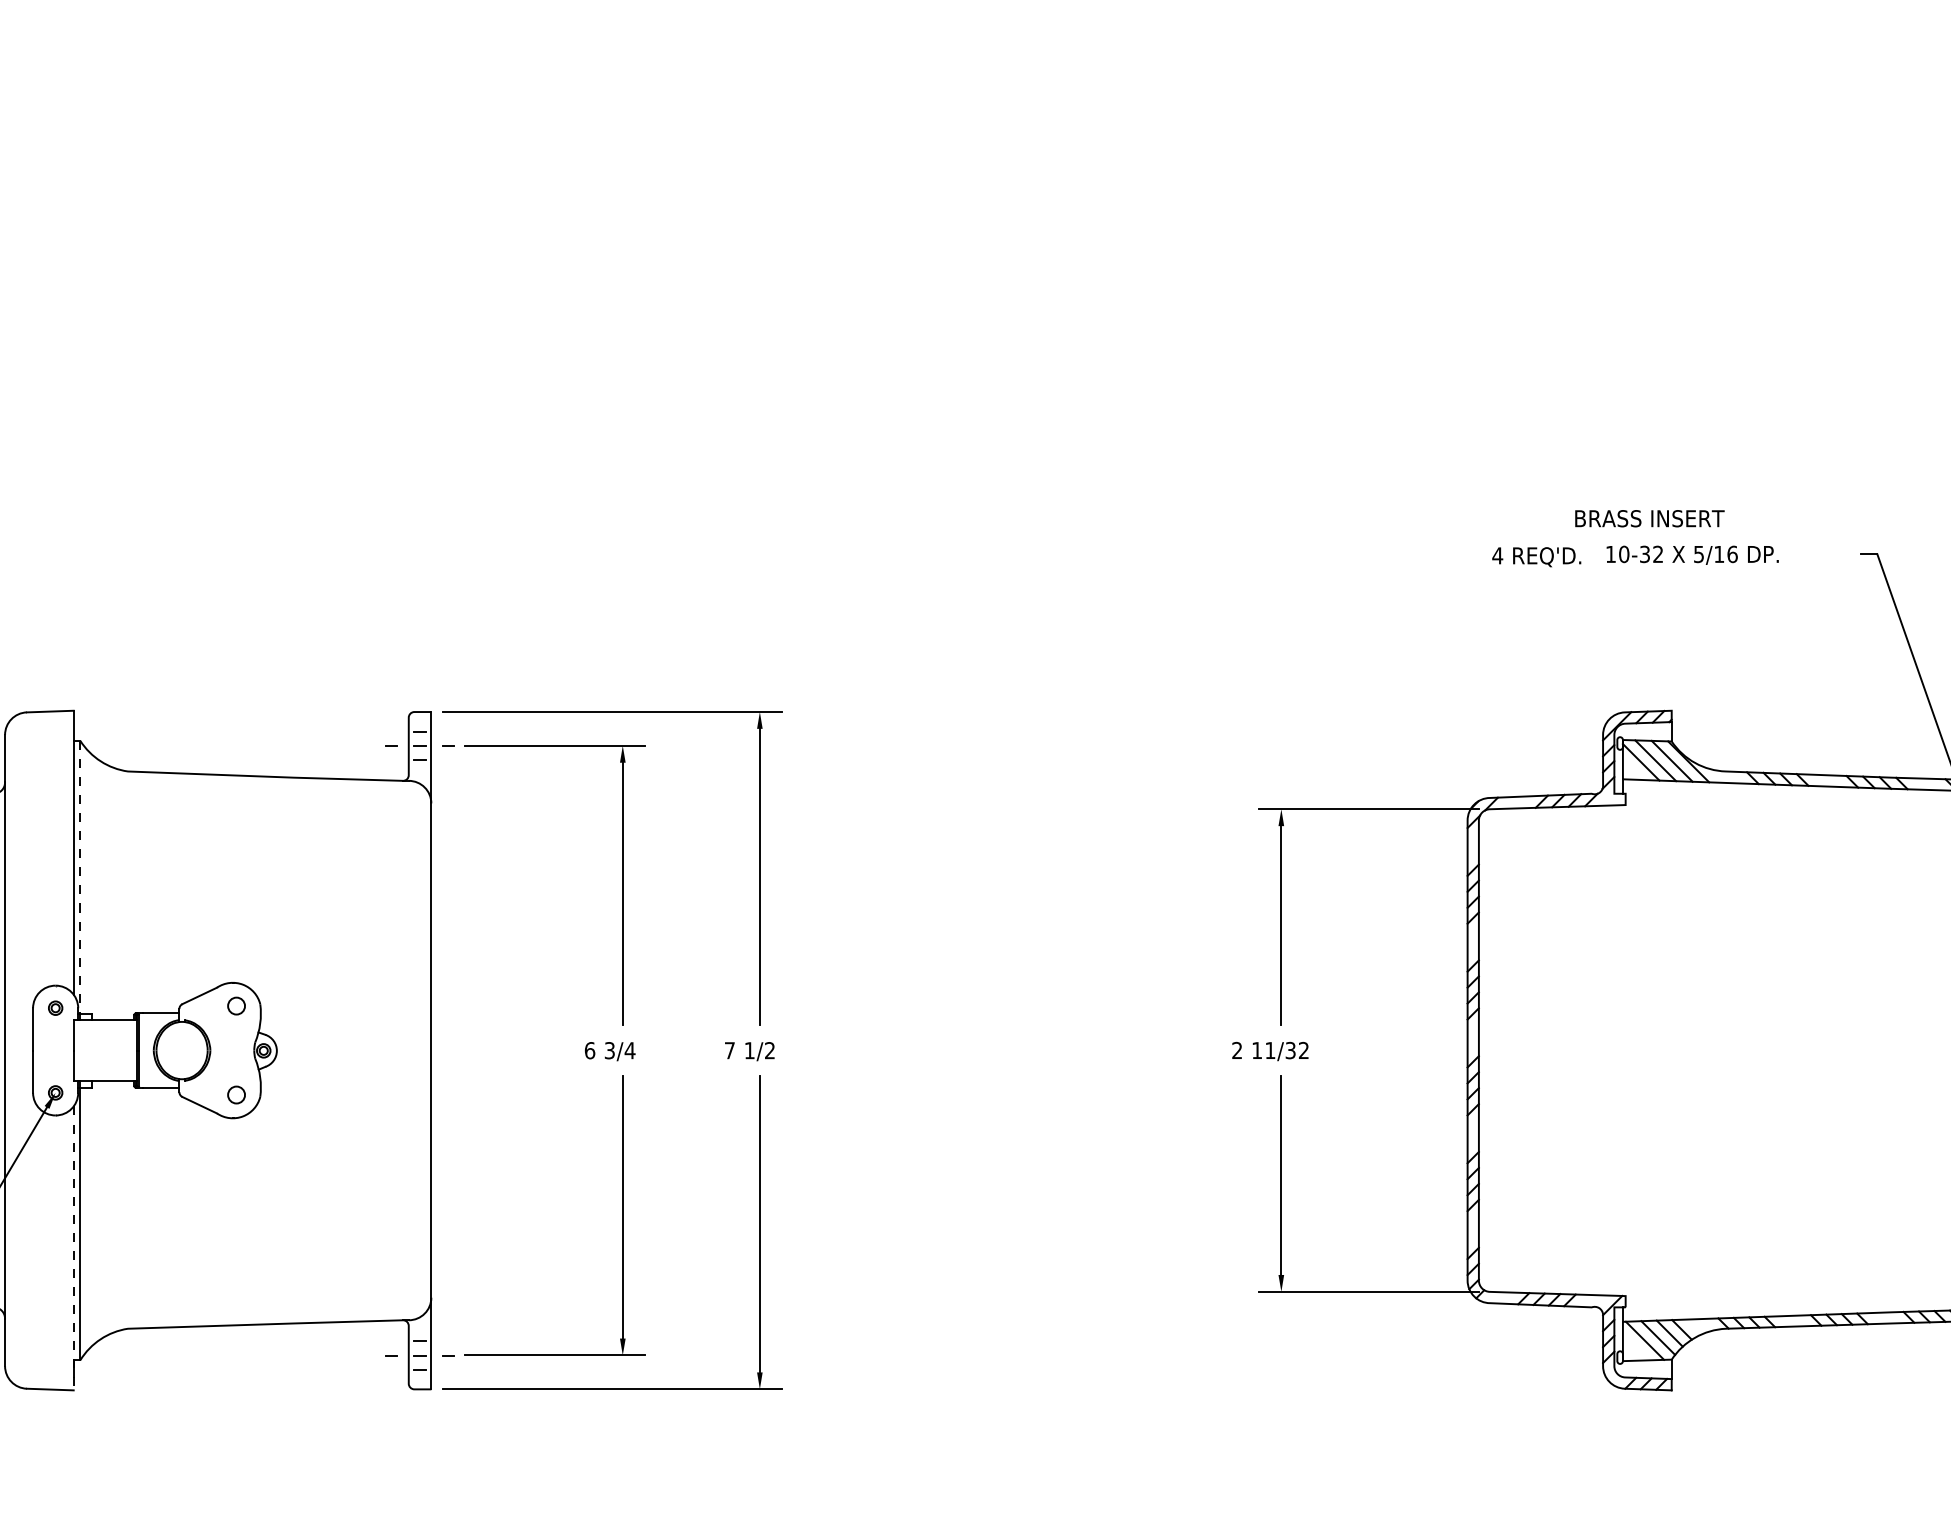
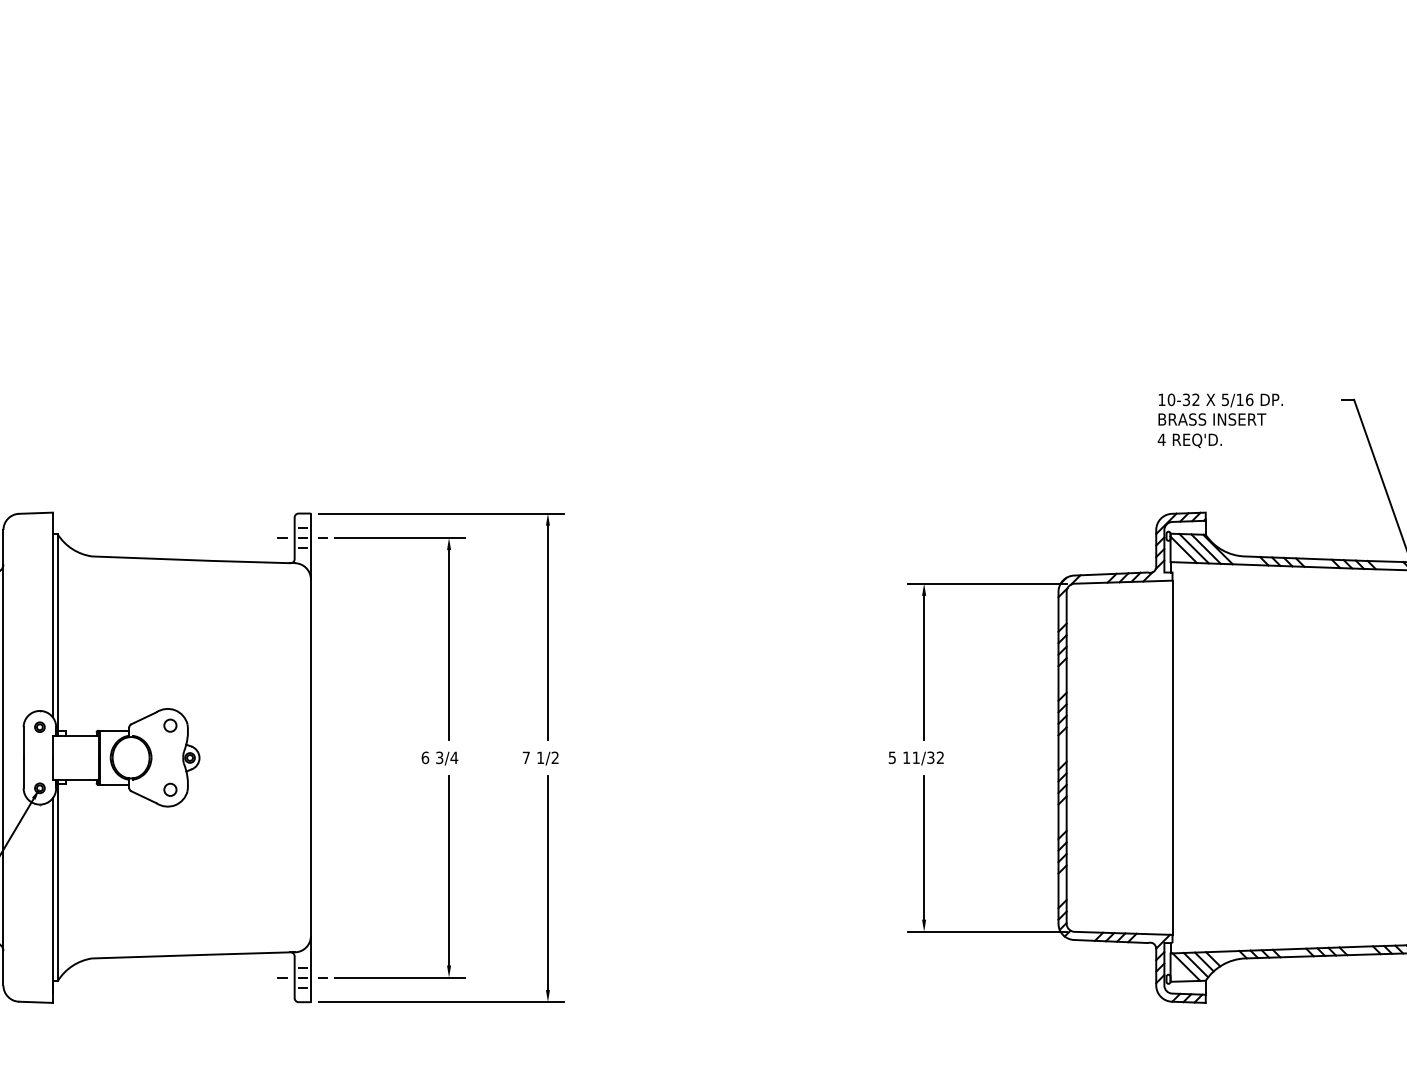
text: (1649, 518) -> (1212, 419), moved
text: (1536, 557) -> (1189, 441), moved
line: (80, 877) -> (57, 632), dashed -> solid
text: (1237, 1050) -> (892, 757), 2 -> 5
line: (1625, 1050) -> (1172, 757), added
line: (73, 1248) -> (52, 900), dashed -> solid

